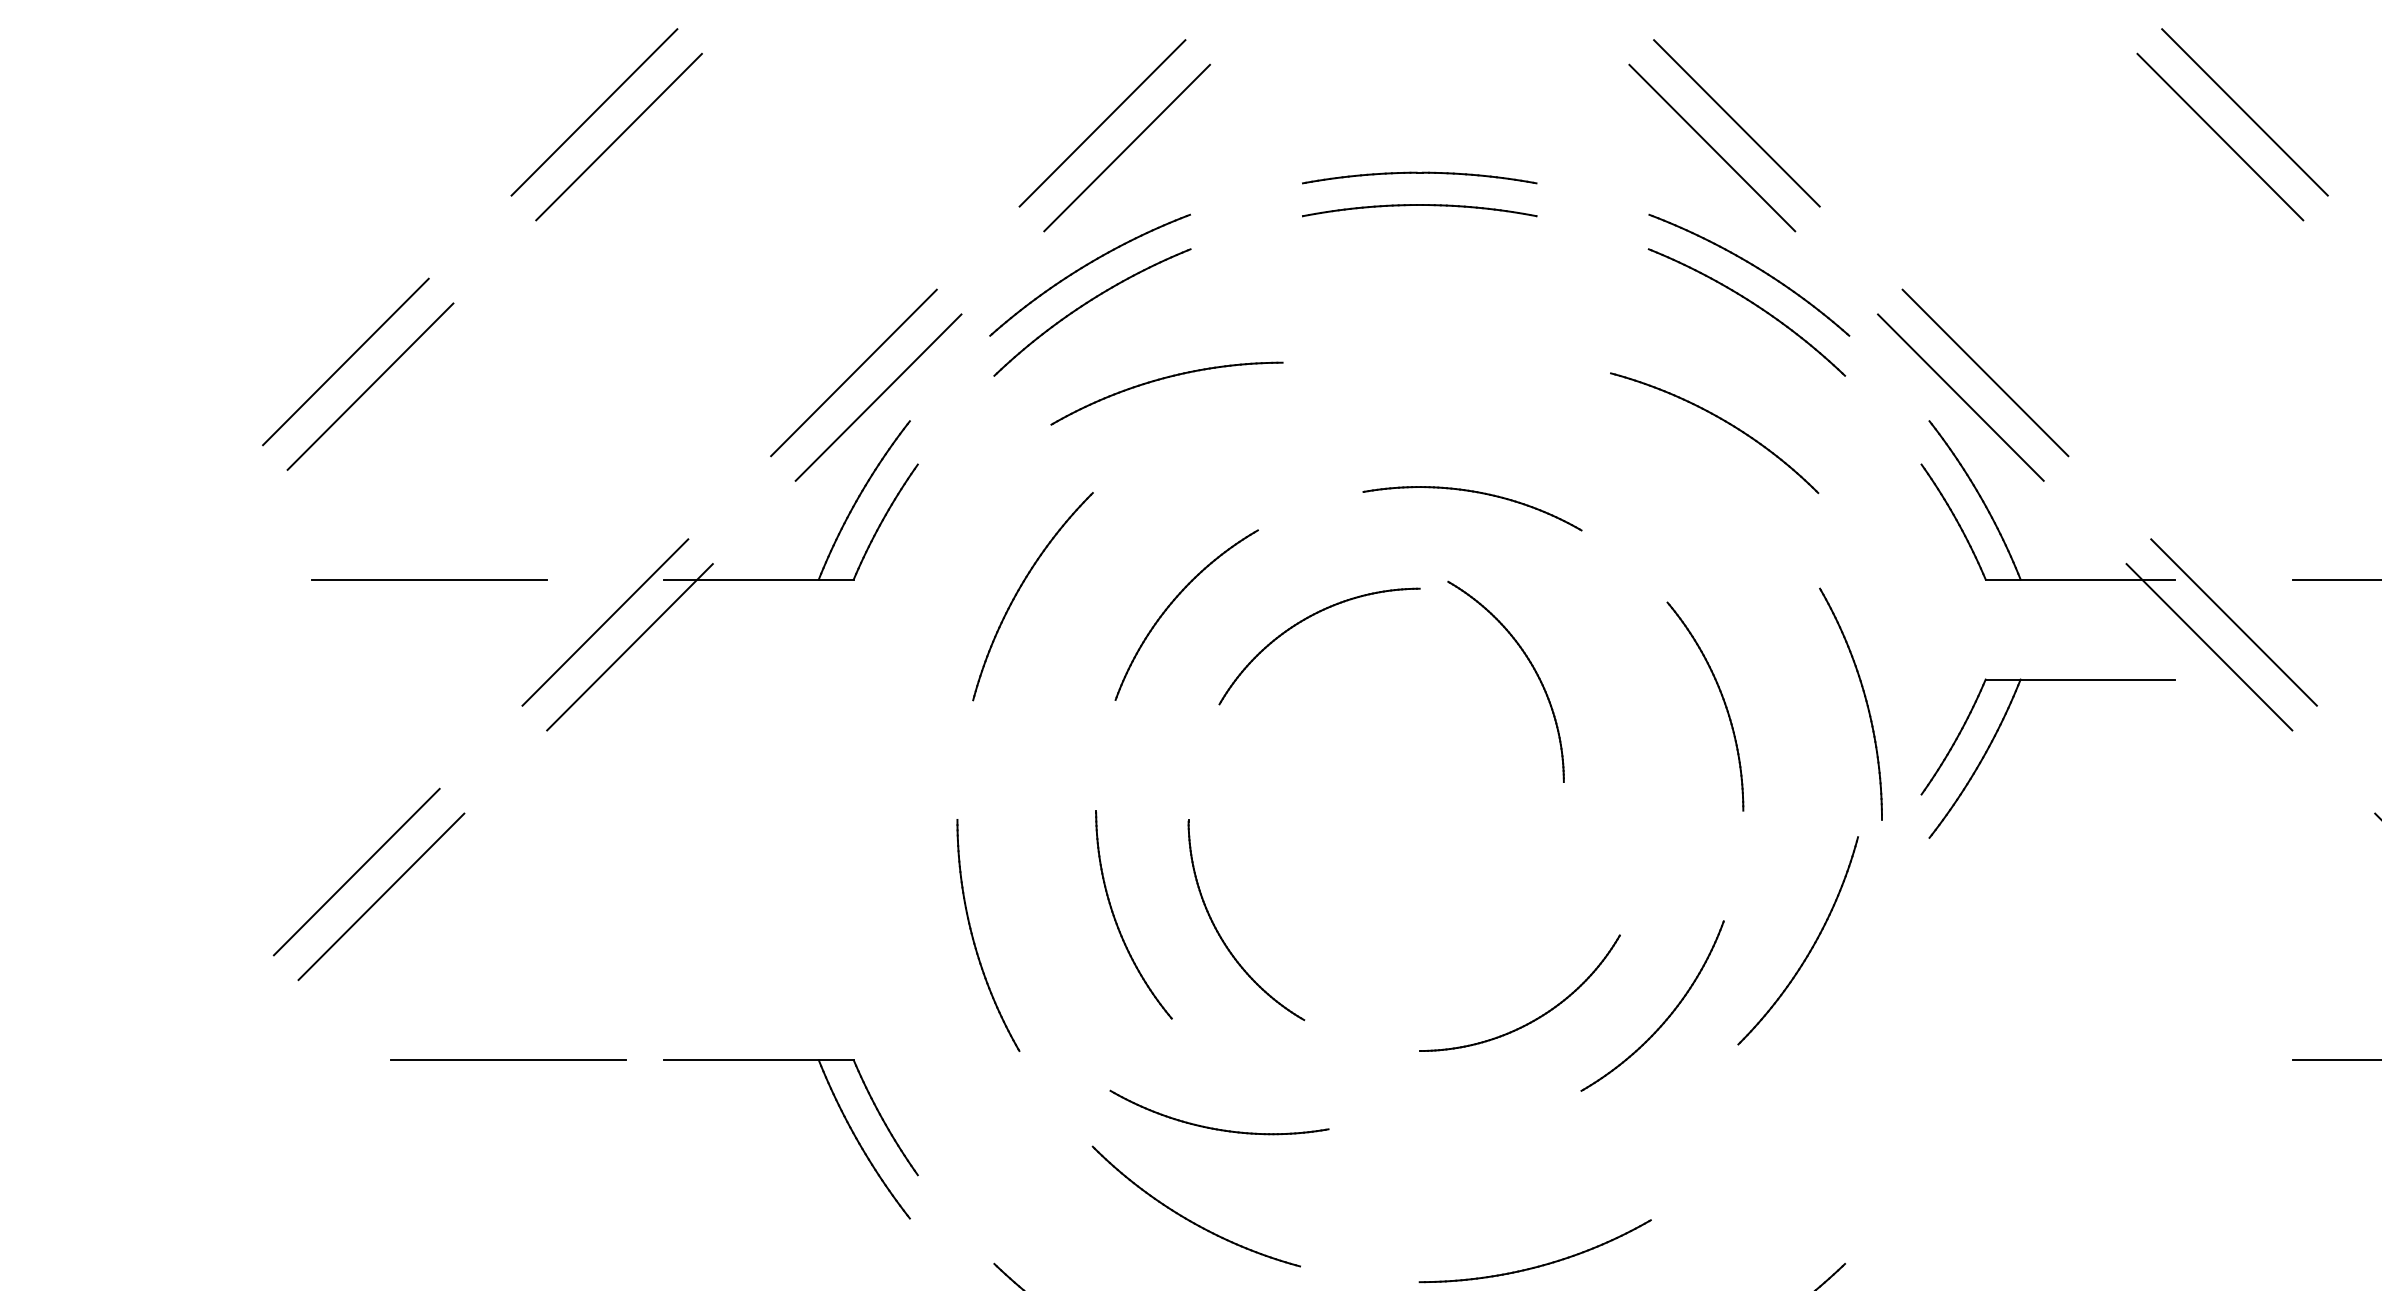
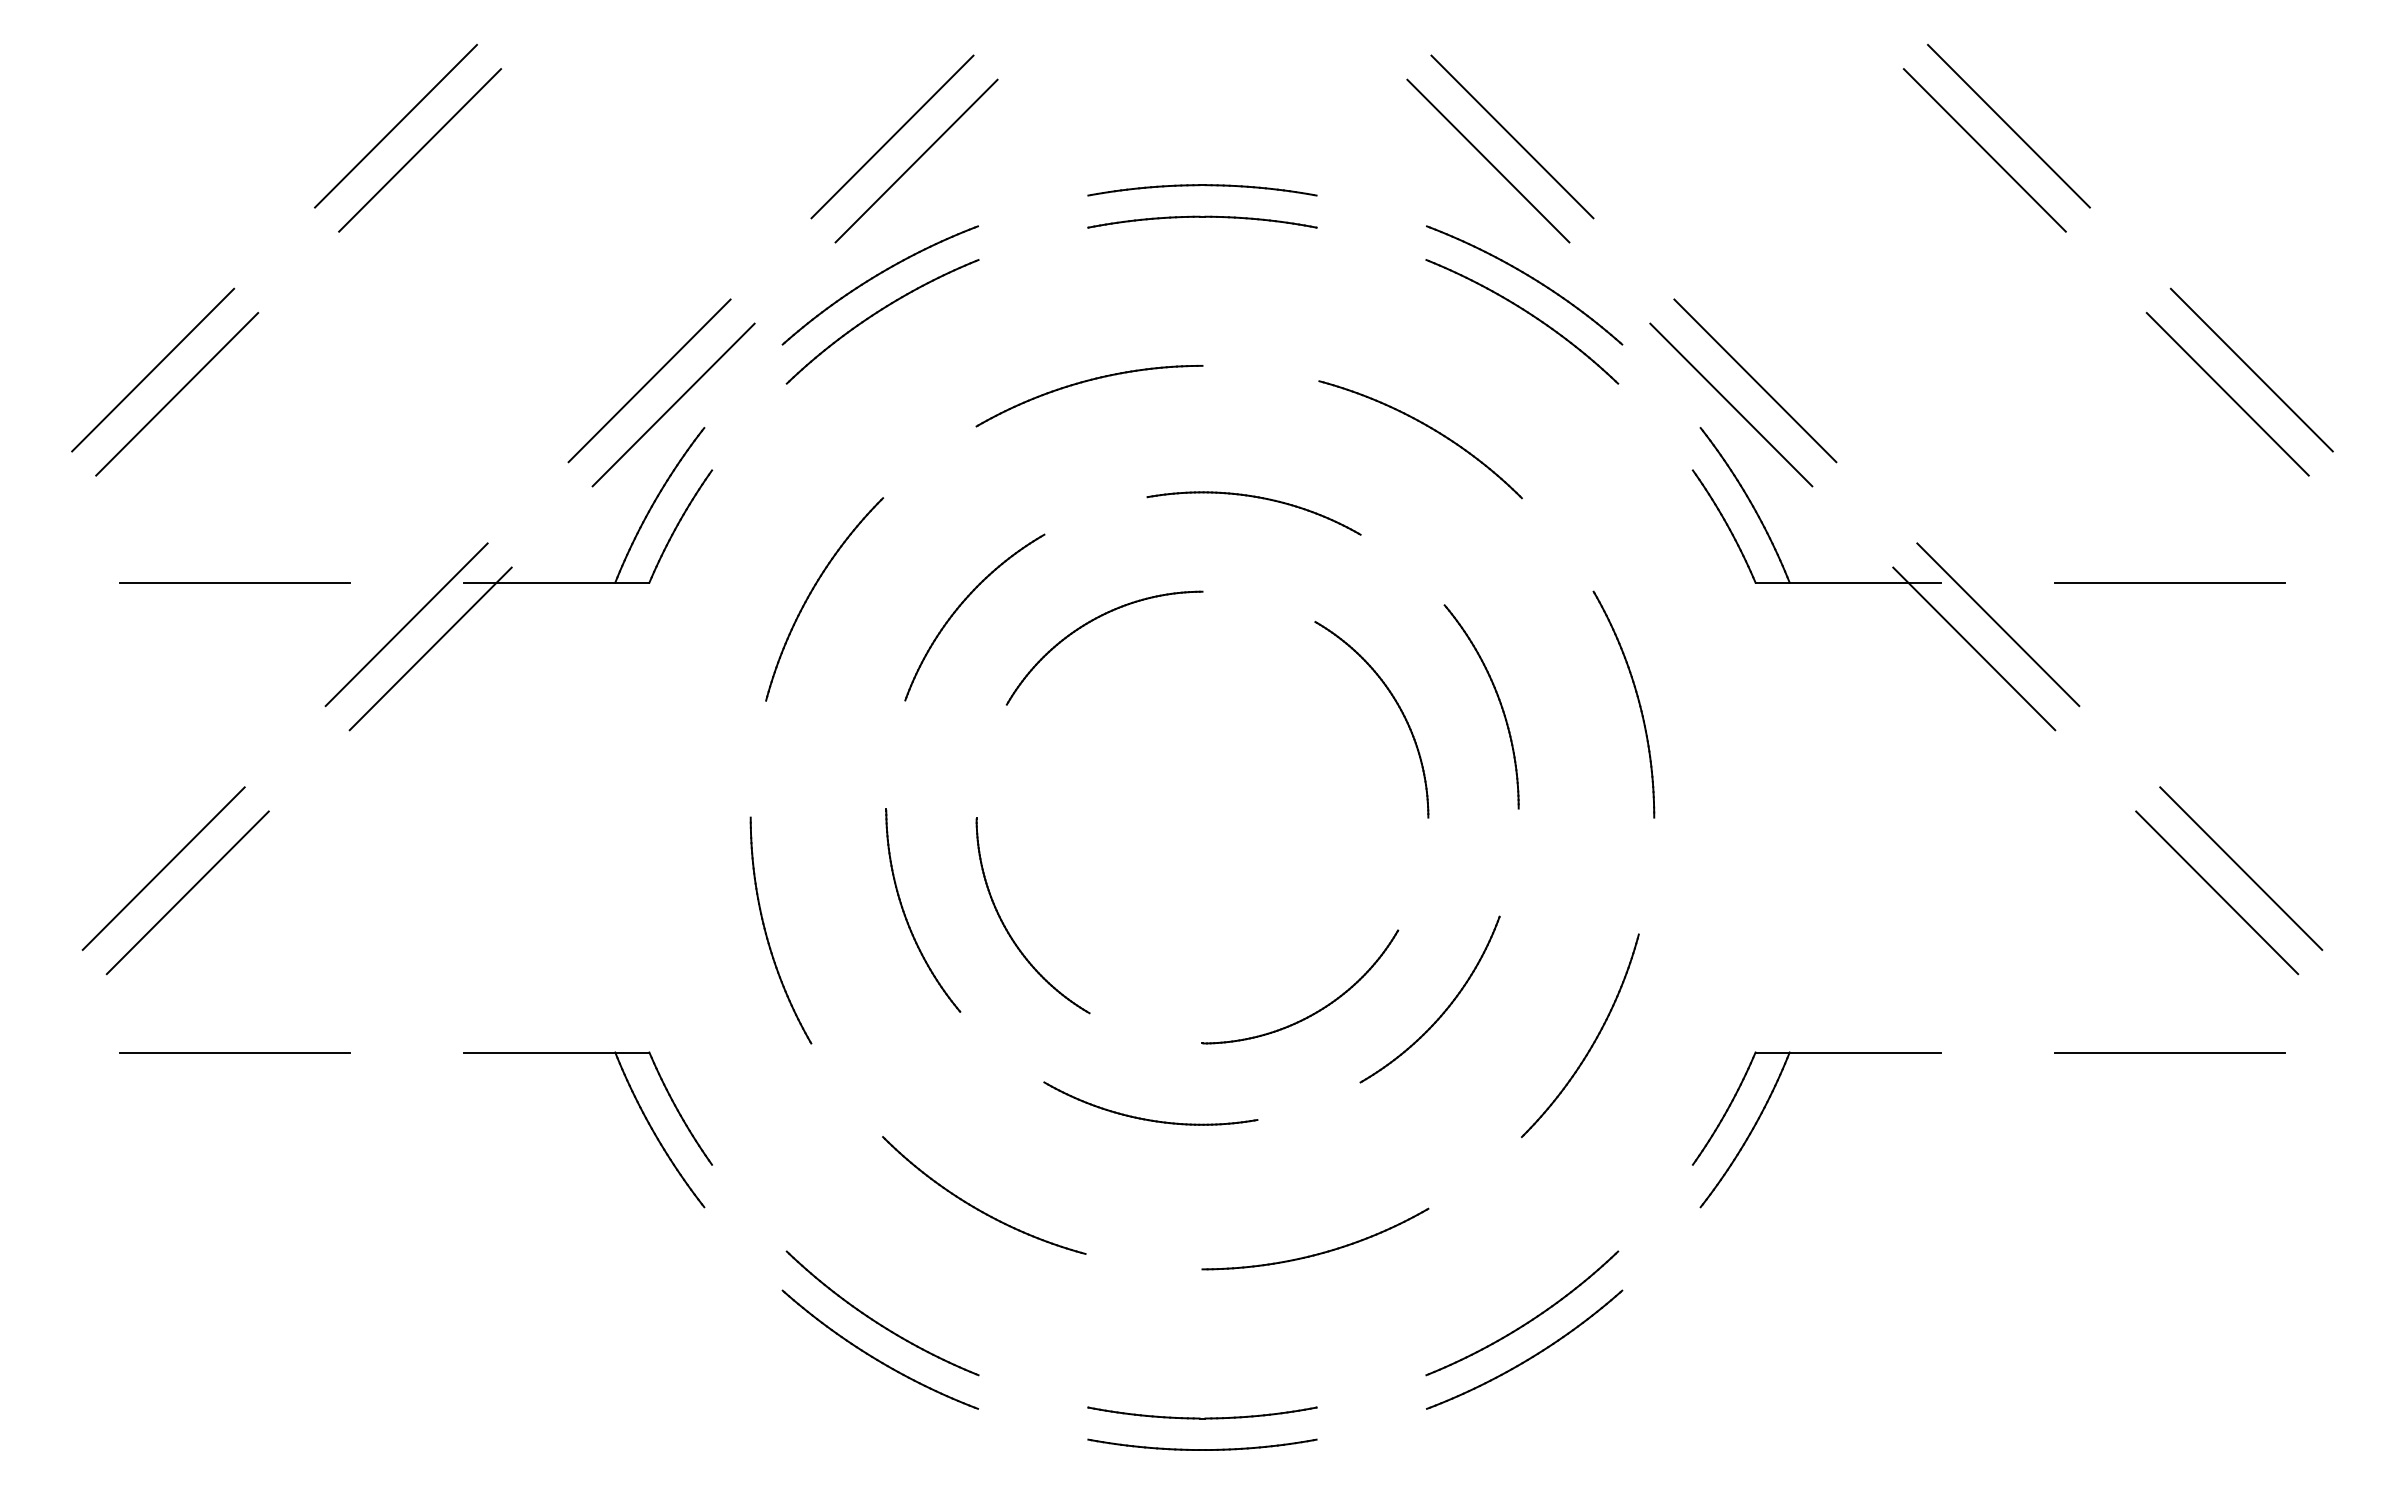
part: (1162, 379) -> (1085, 382), moved
part: (1723, 421) -> (1429, 428), moved
part: (1531, 666) -> (1396, 704), moved
part: (1997, 732) -> (1767, 1104), moved
part: (1811, 946) -> (1593, 1041), moved
line: (507, 1060) -> (234, 1052), moved
part: (1215, 1127) -> (1146, 1118), moved

